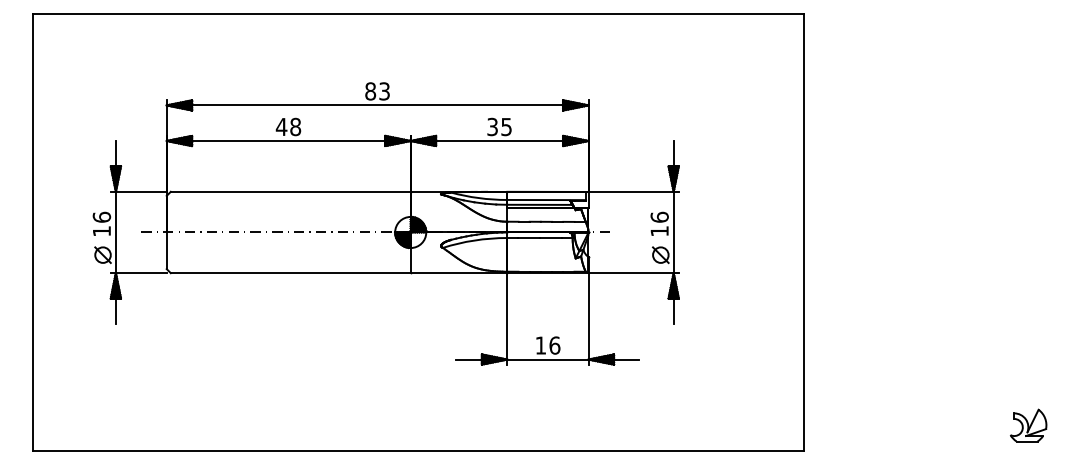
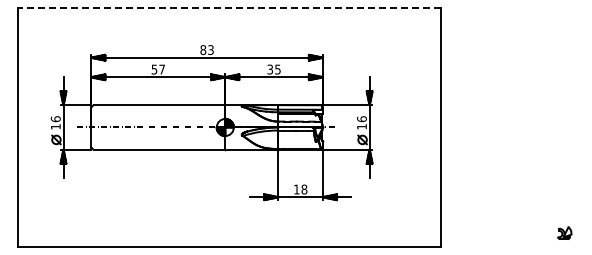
line: (418, 13) -> (229, 7), solid -> dashed
text: (288, 126) -> (158, 69), 48 -> 57
text: (554, 345) -> (304, 189), 16 -> 18
part: (1028, 423) -> (564, 232), size x0.7

